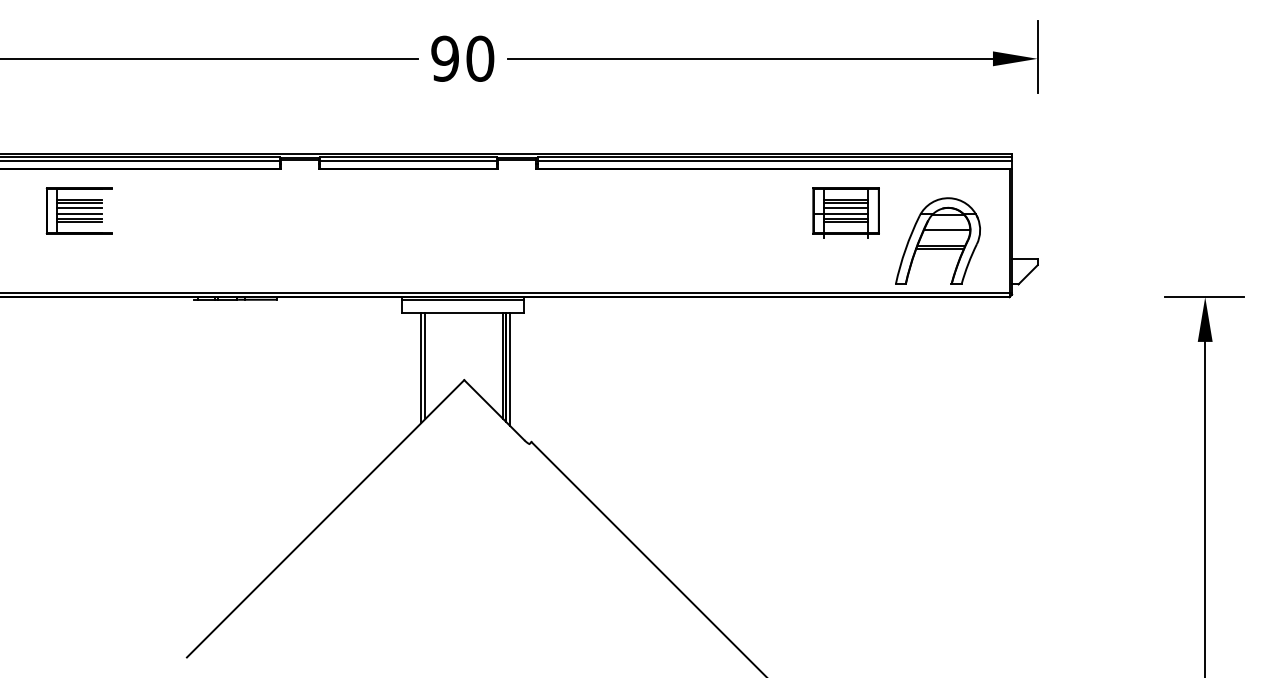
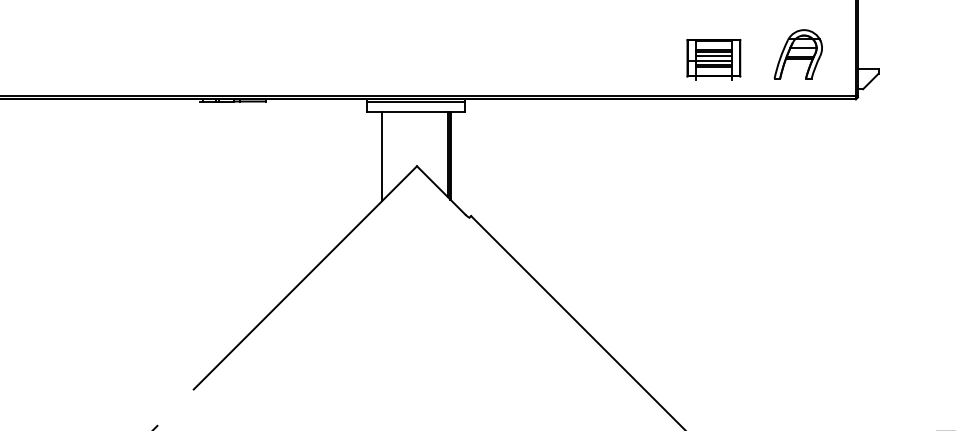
part: (78, 210) -> (106, 29), removed
part: (845, 212) -> (713, 59), moved
part: (937, 240) -> (797, 53), size x0.7
line: (425, 365) -> (385, 154), removed
line: (510, 368) -> (454, 156), removed

